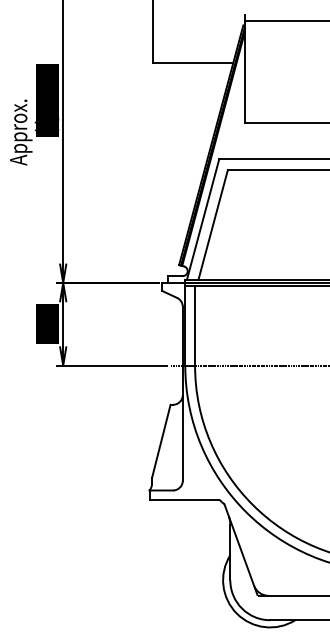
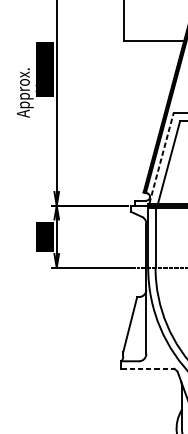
line: (203, 219) -> (161, 158), solid -> dashed
line: (184, 500) -> (147, 368), solid -> dashed

